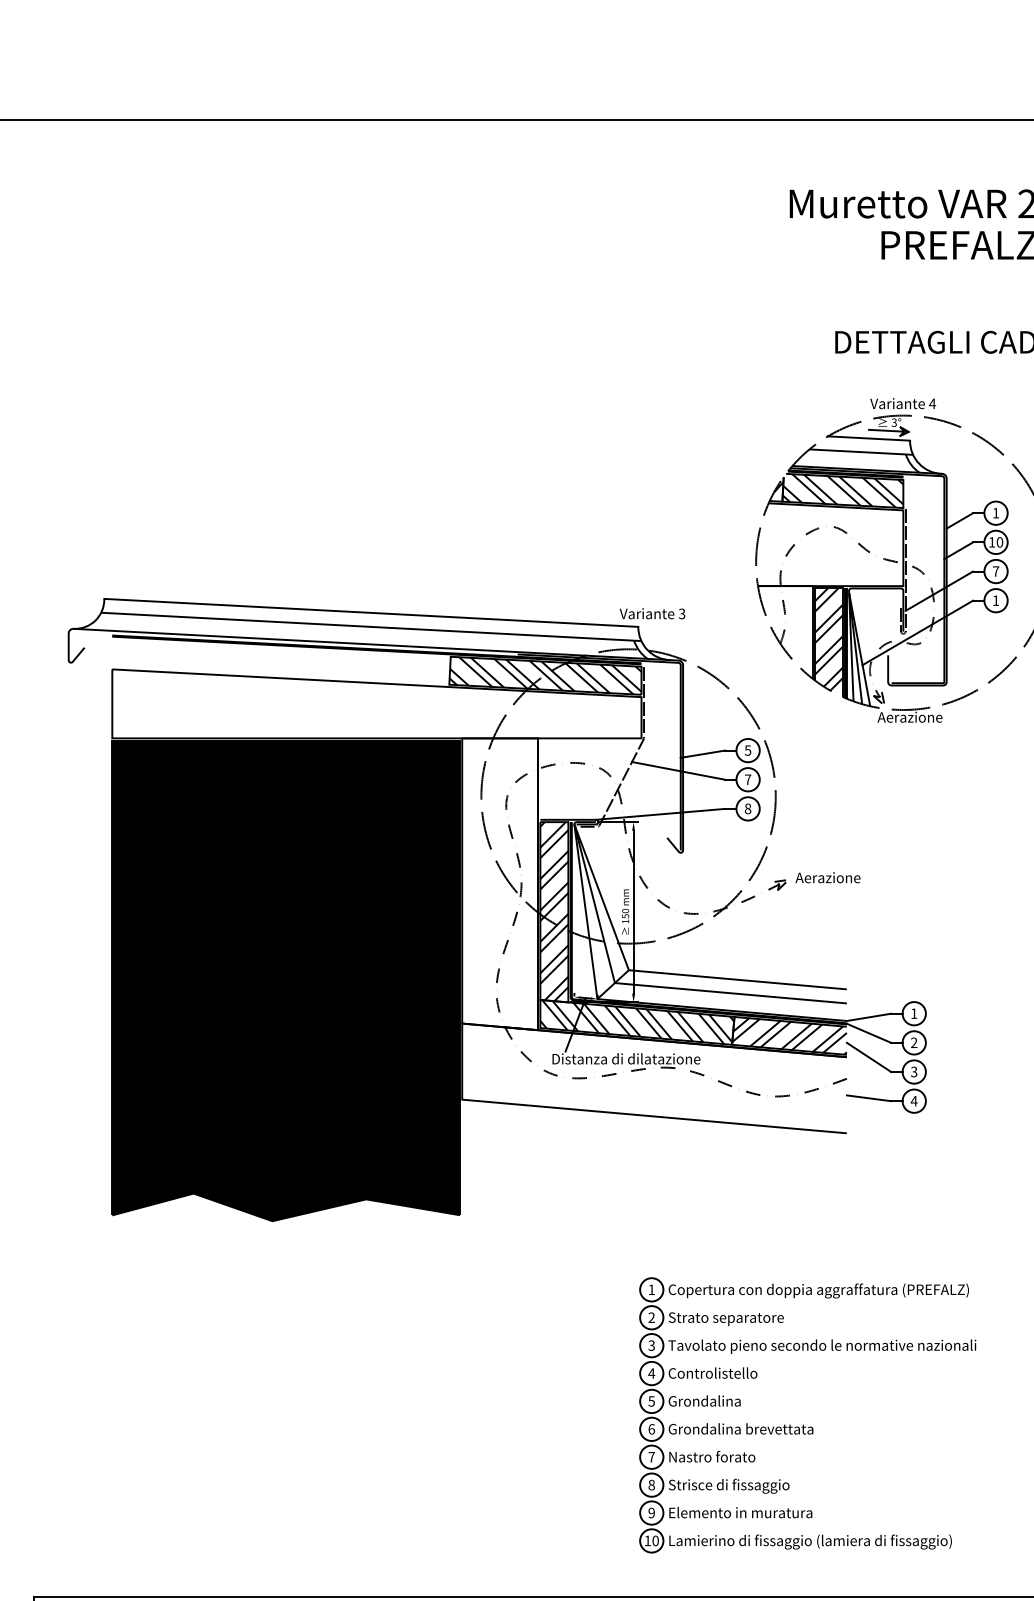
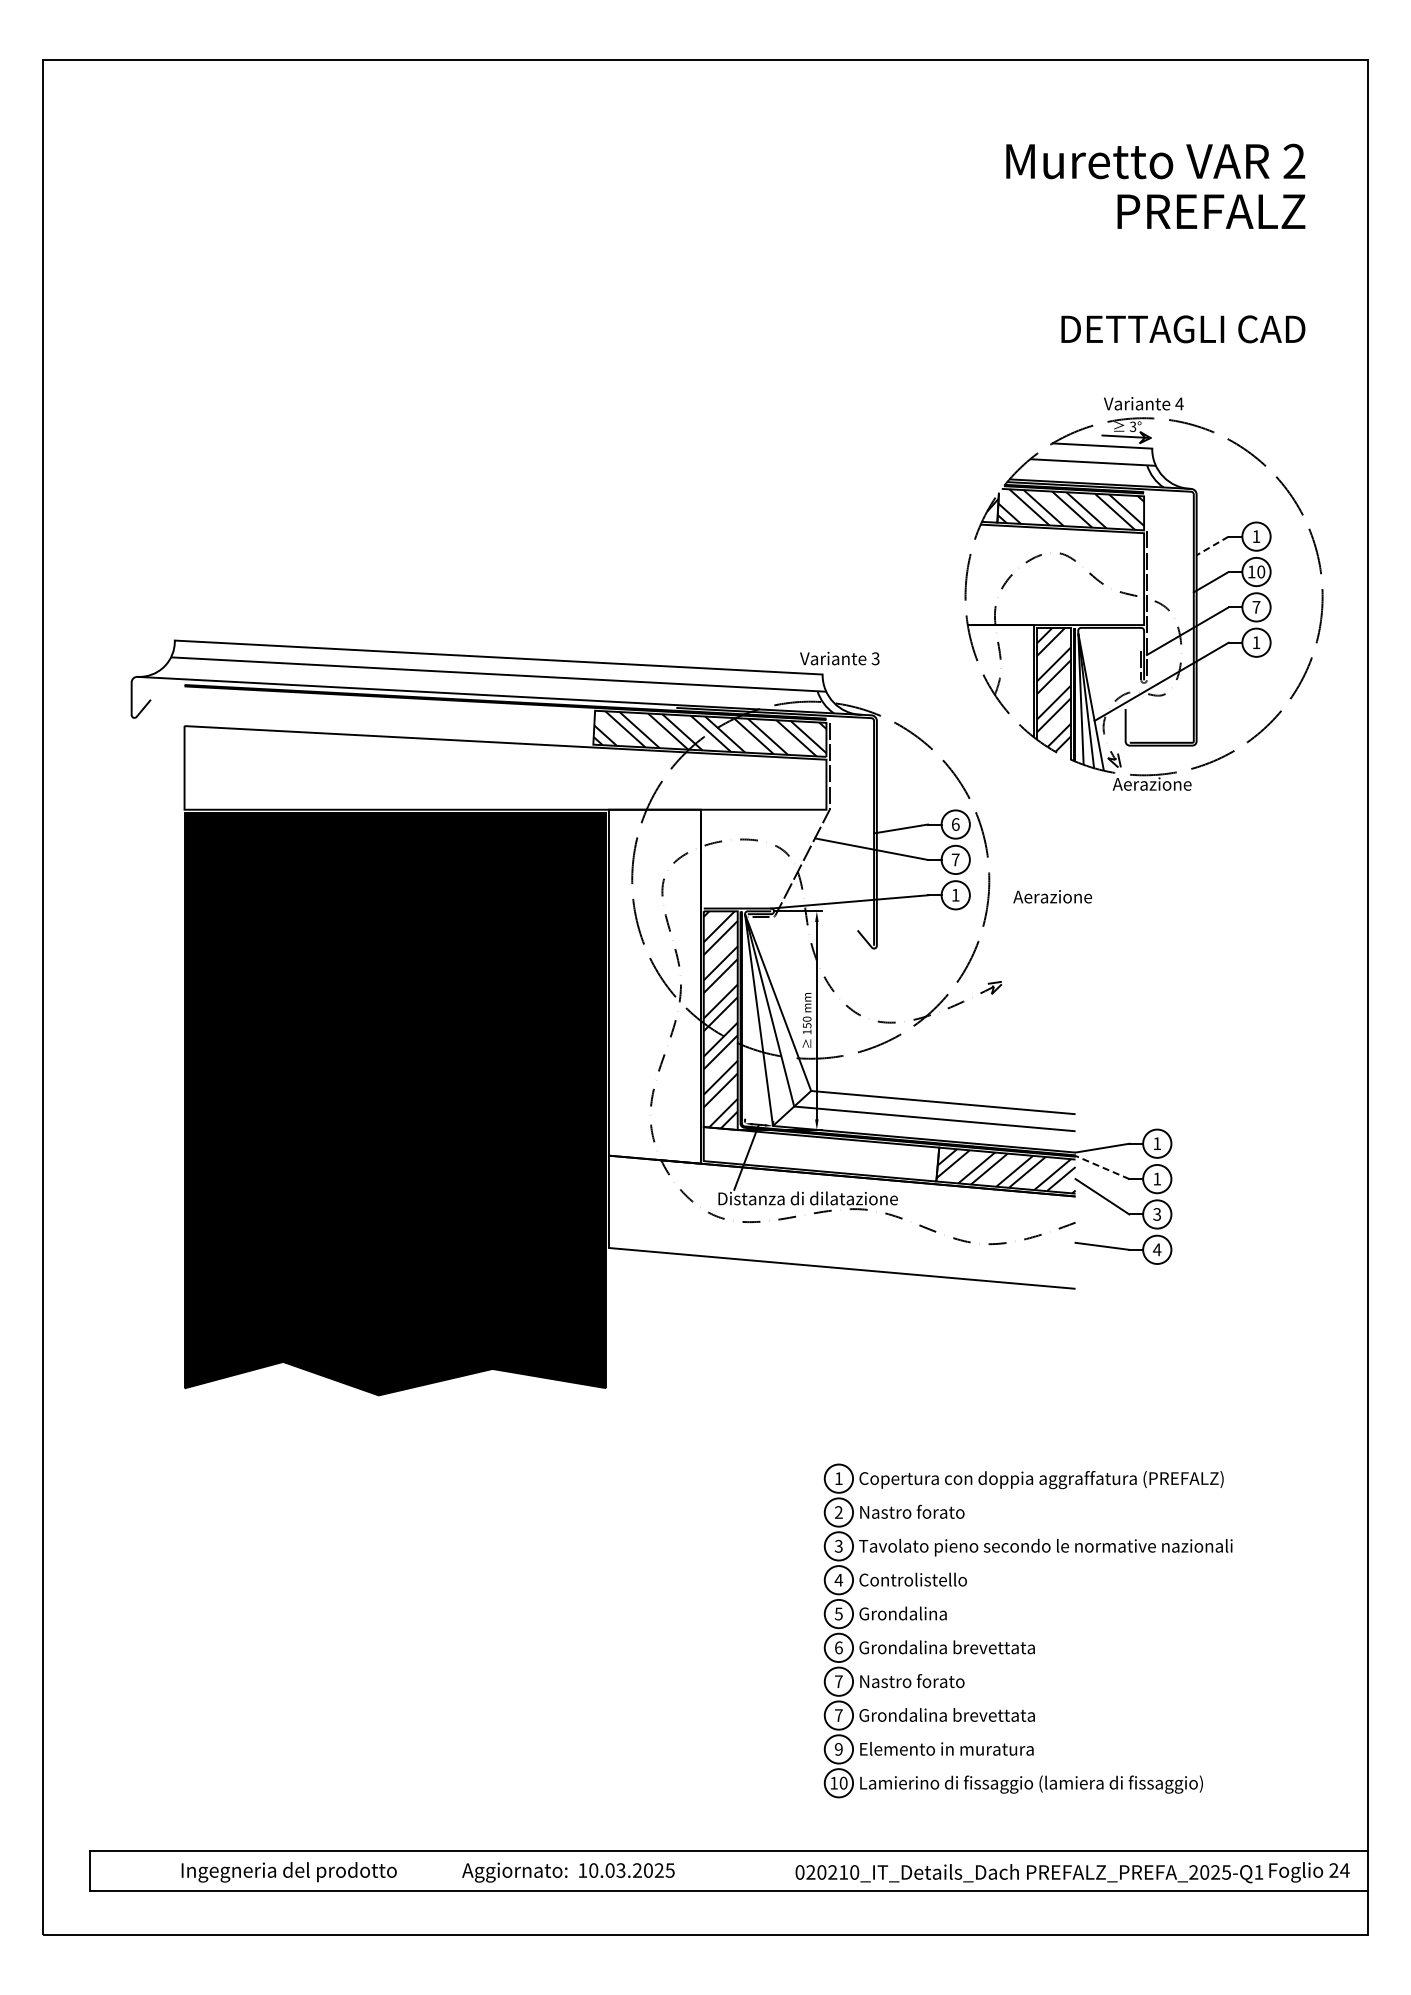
line: (959, 520) -> (1212, 545), solid -> dashed
text: (747, 750) -> (955, 824), 5 -> 6
text: (747, 808) -> (955, 894), 8 -> 1
text: (827, 877) -> (1052, 896), moved
hatch: (636, 1021) -> (820, 1153), removed
line: (869, 1033) -> (1102, 1167), solid -> dashed
text: (914, 1042) -> (1157, 1178), 2 -> 1
text: (726, 1318) -> (929, 1513), Strato separatore -> Nastro forato
text: (651, 1485) -> (838, 1715), 8 -> 7
text: (740, 1485) -> (946, 1716), Strisce di fissaggio -> Grondalina brevettata

